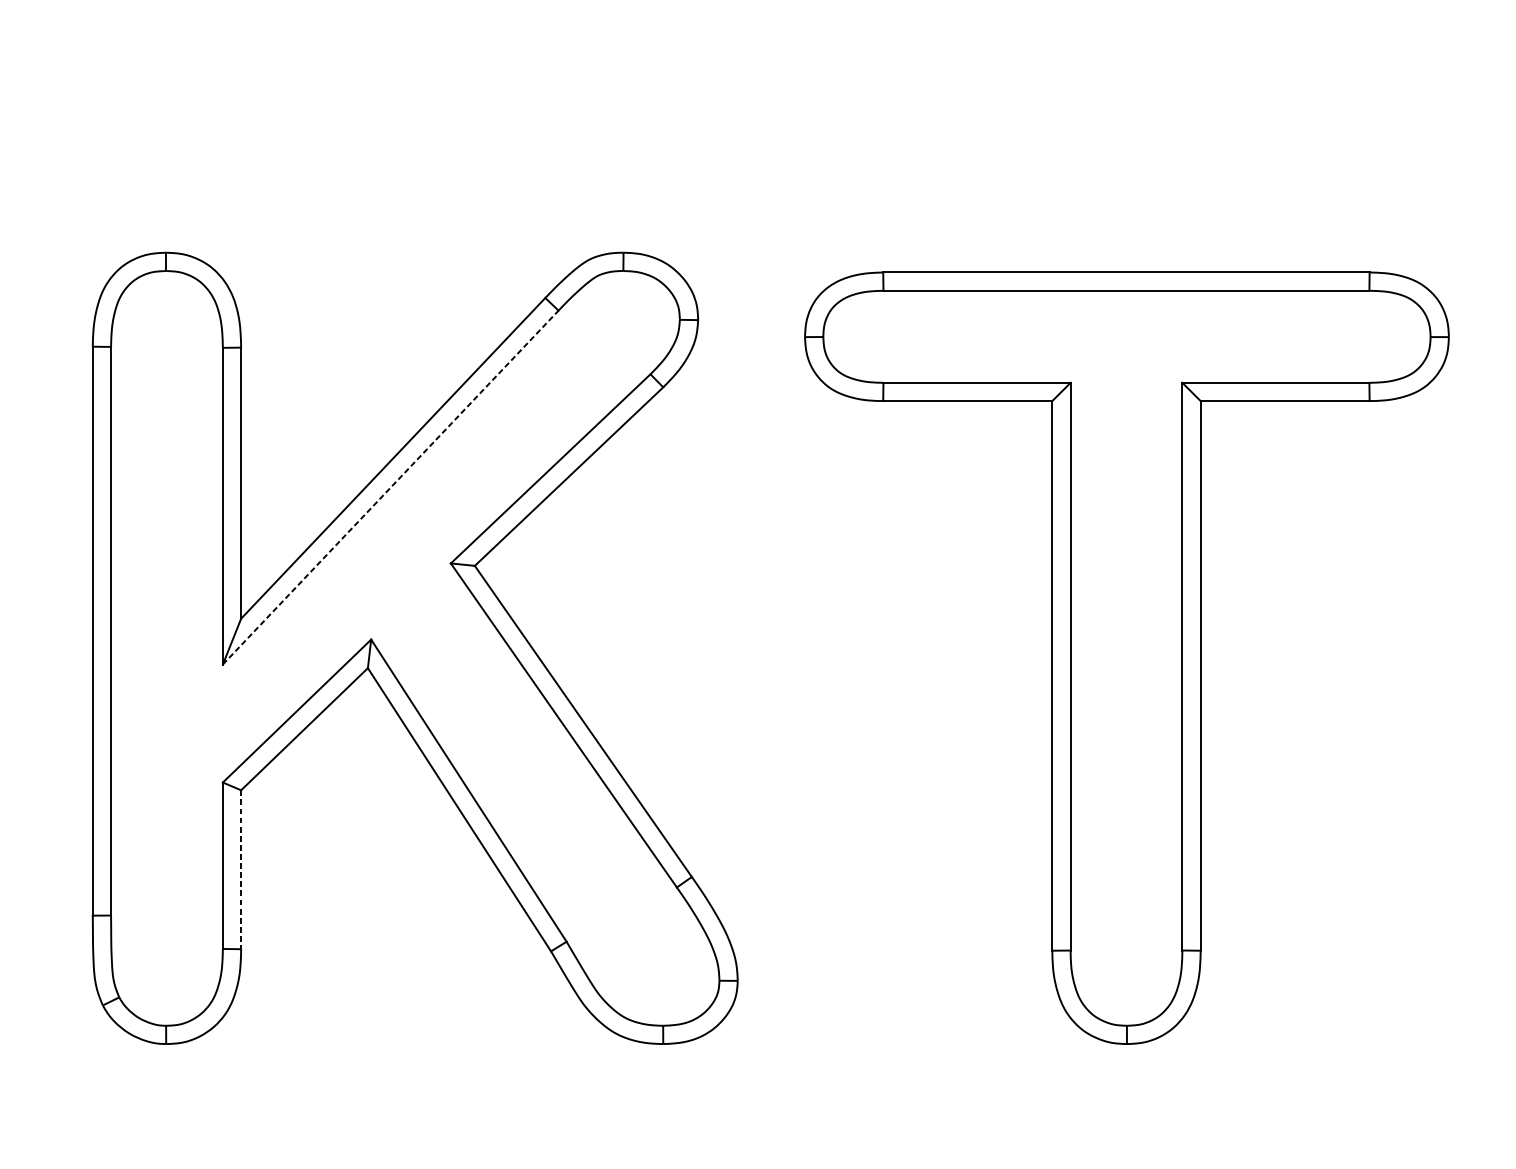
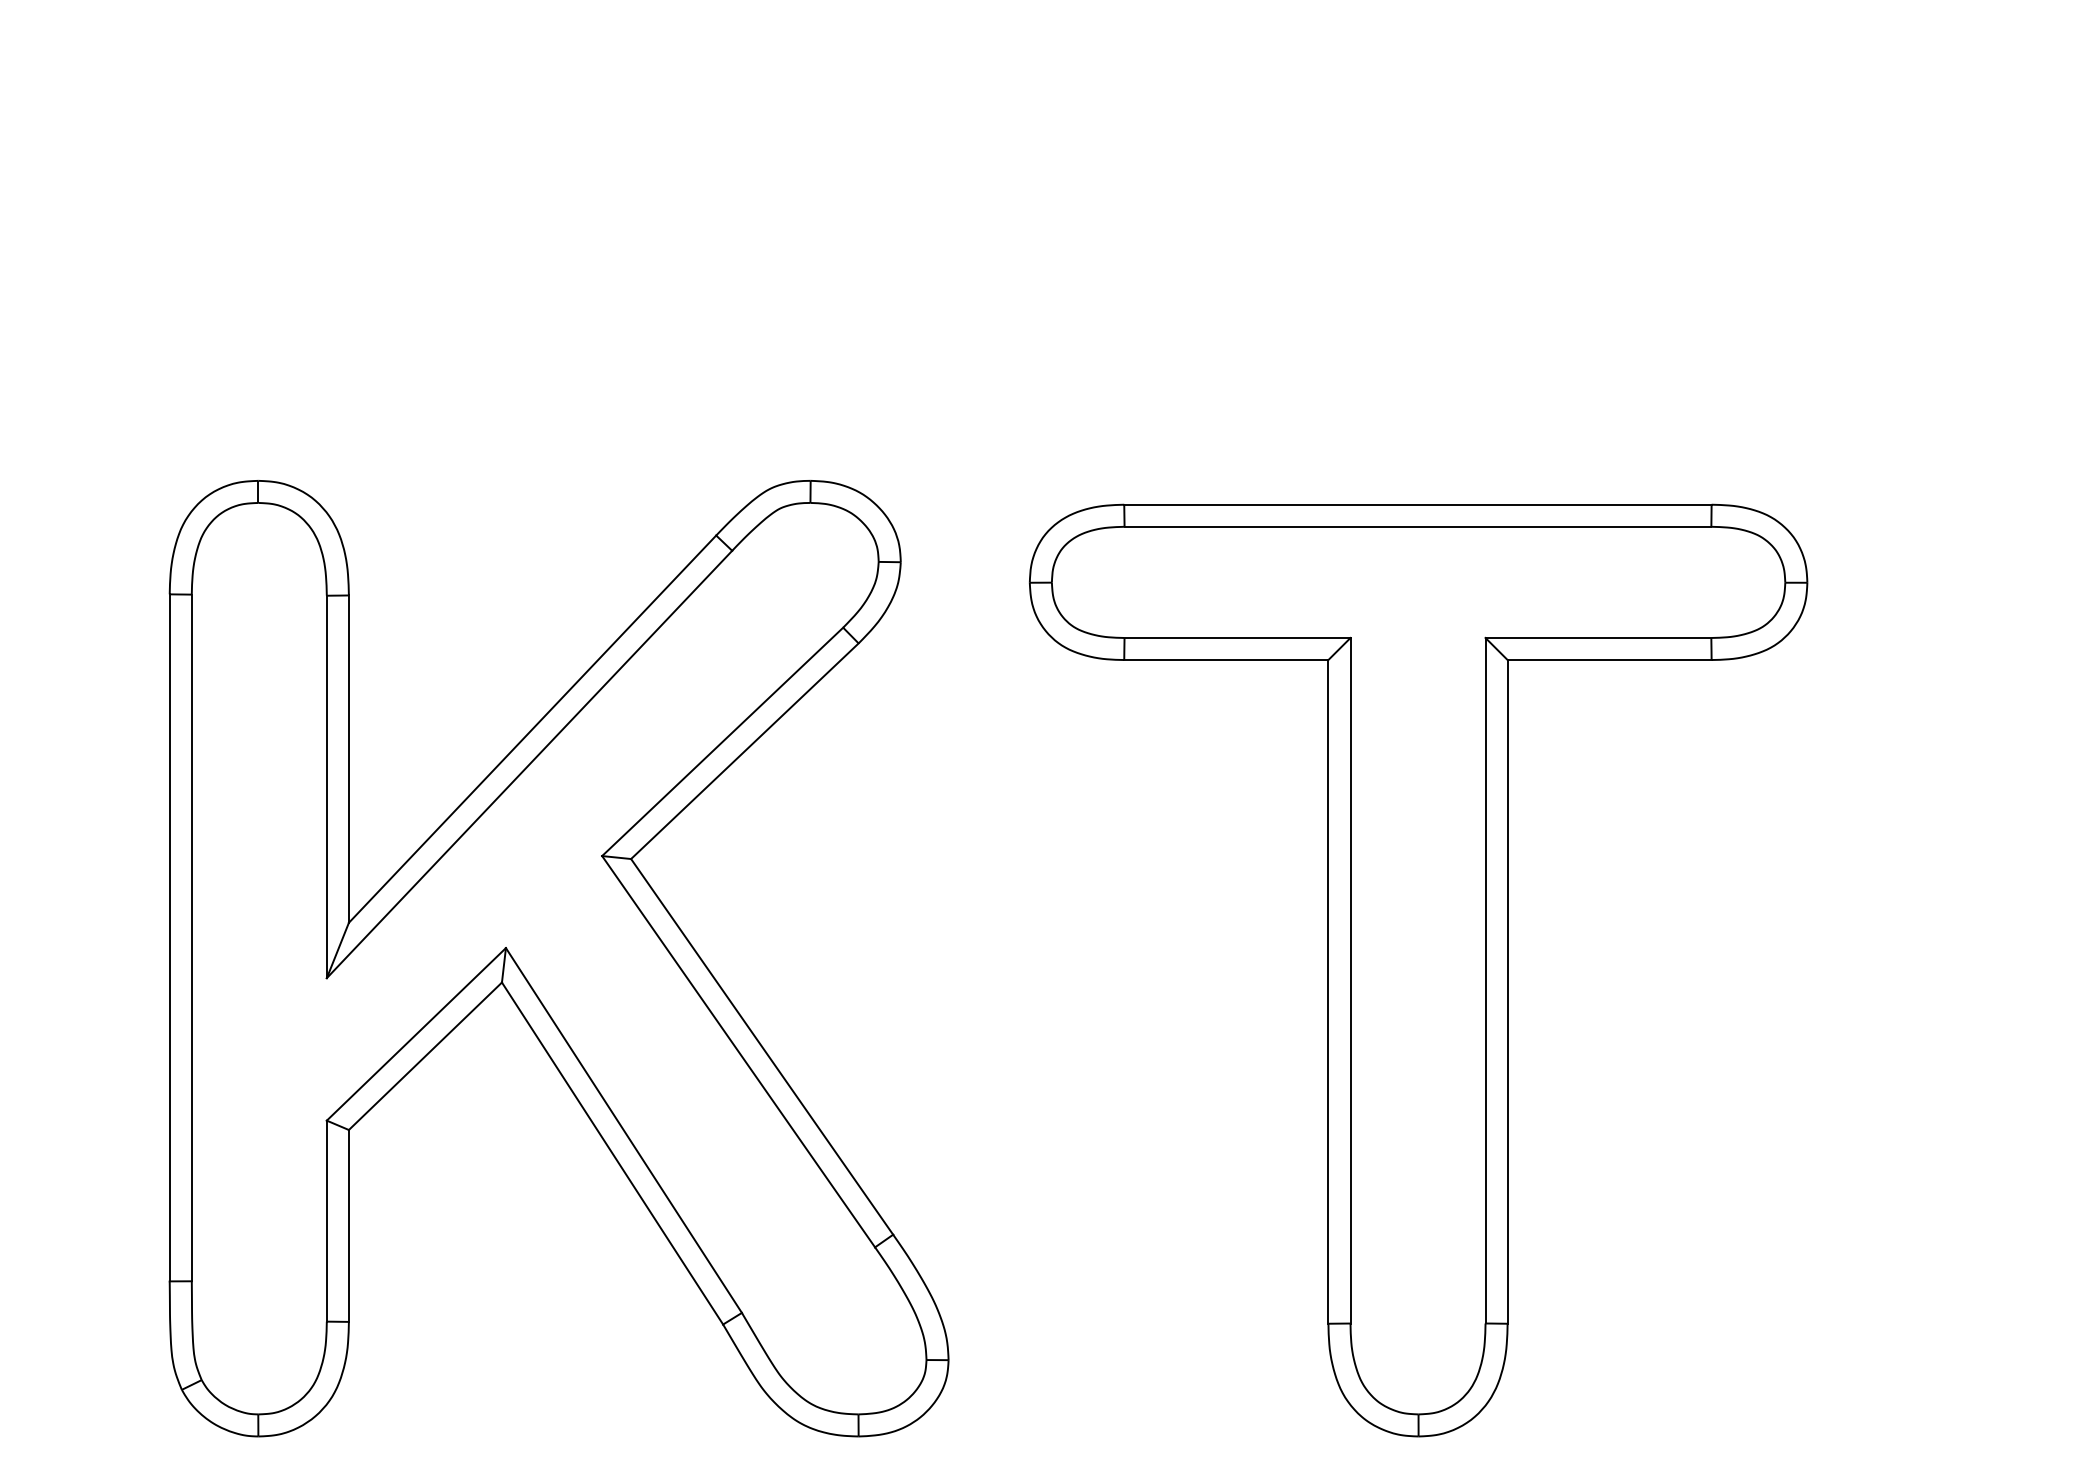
line: (390, 487) -> (529, 764), dashed -> solid
line: (240, 869) -> (348, 1225), dashed -> solid

